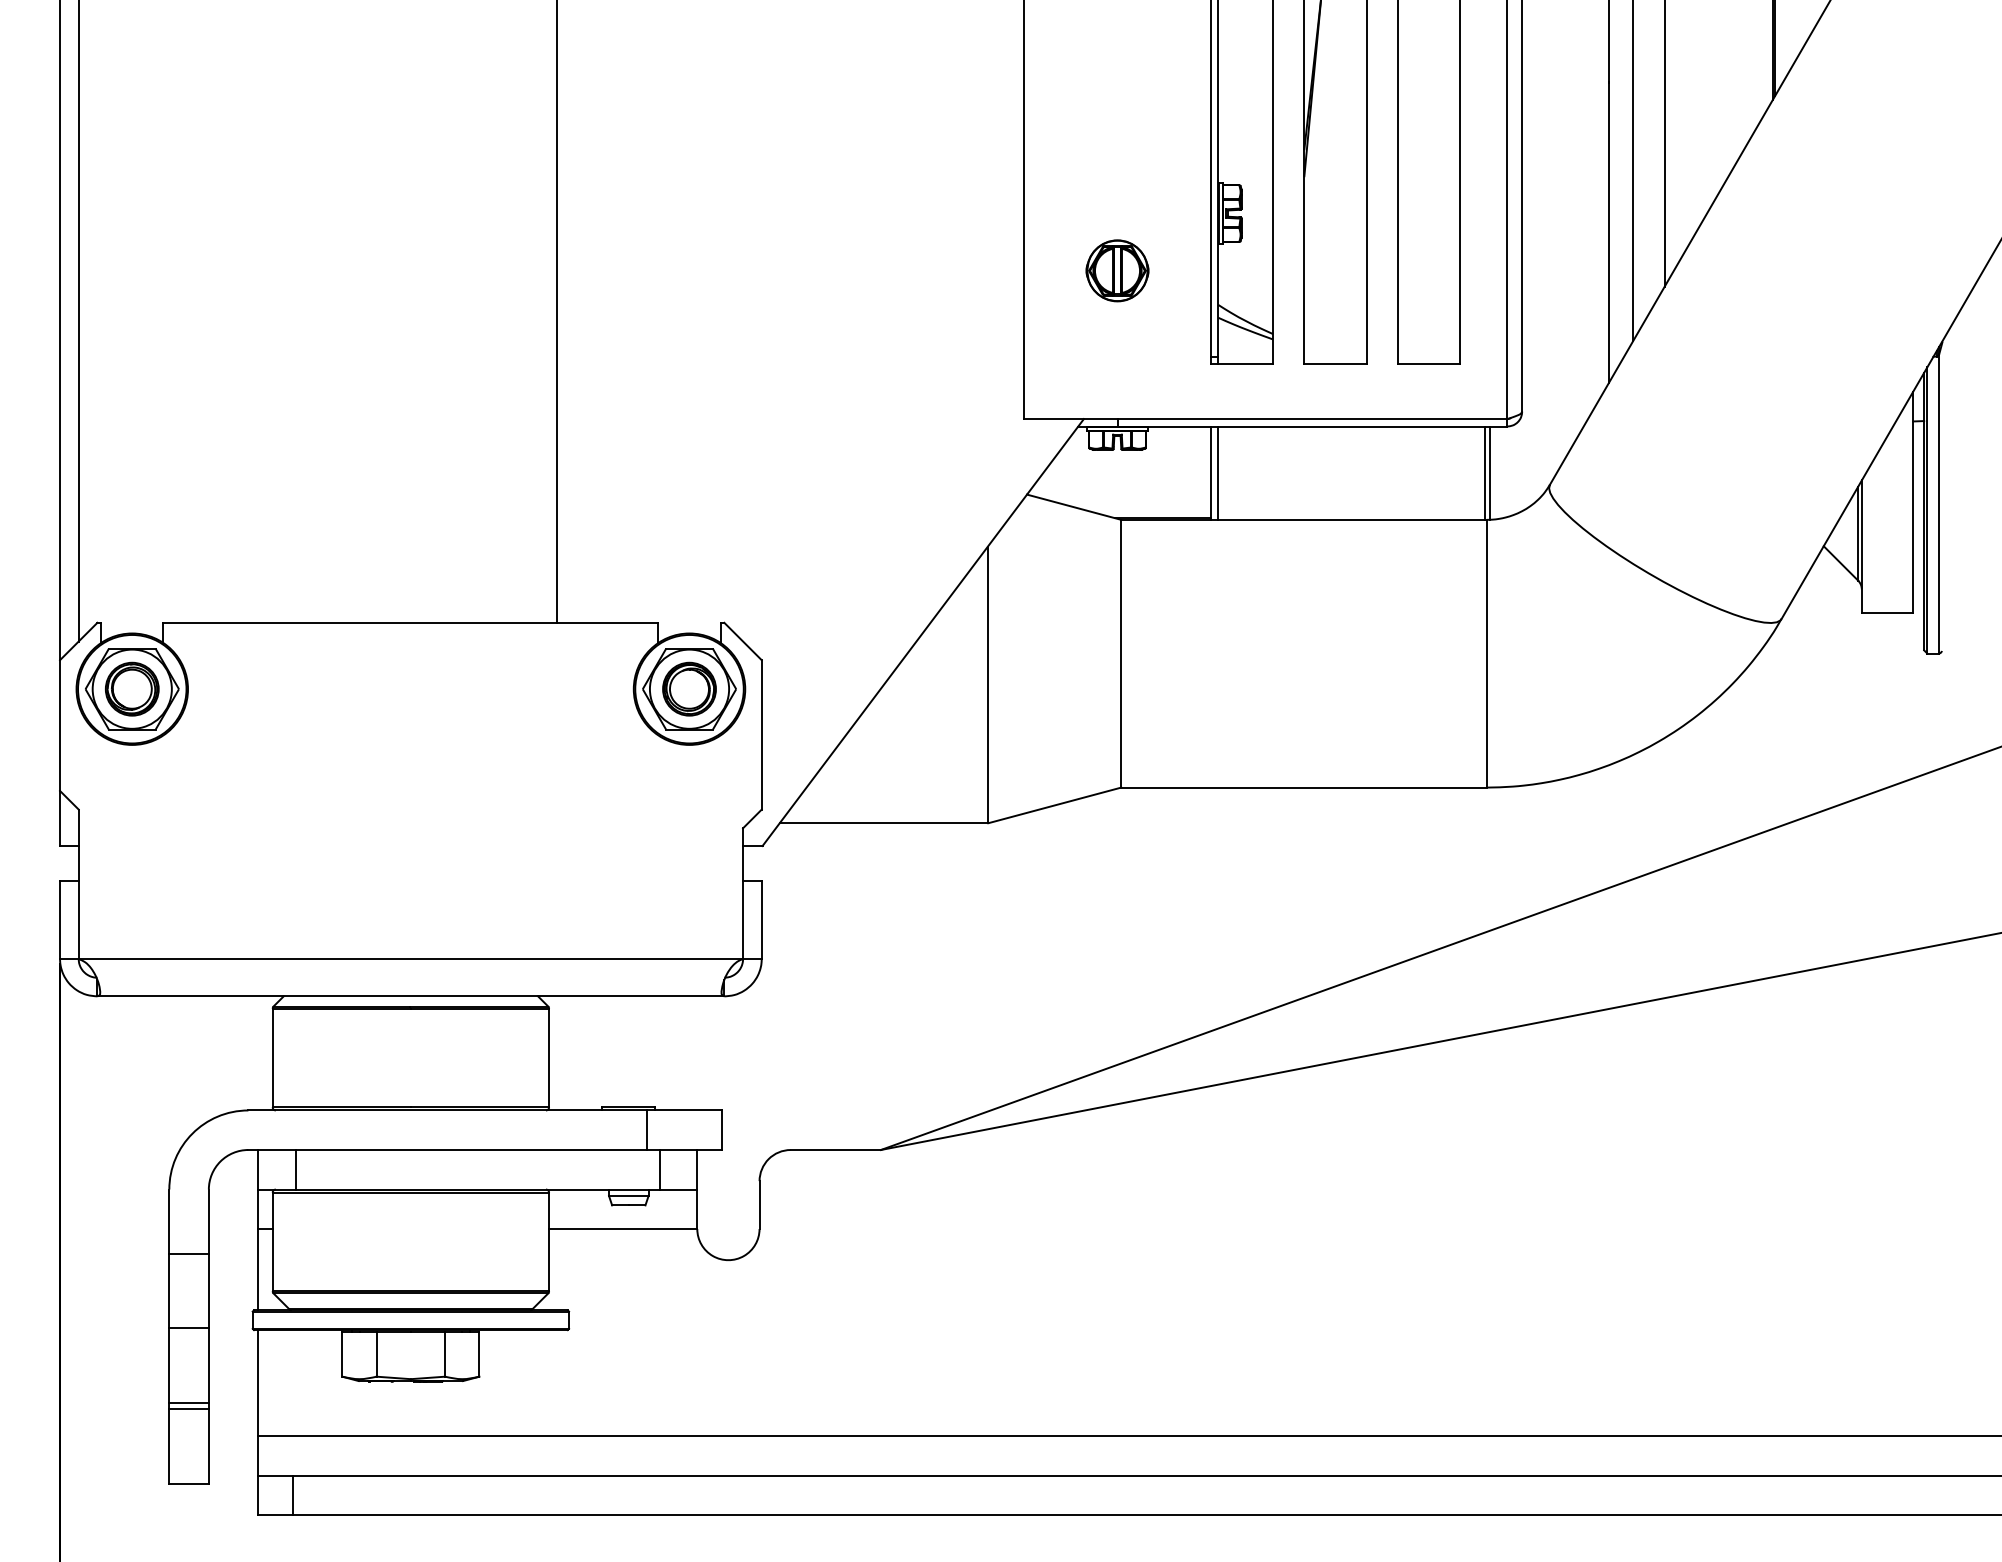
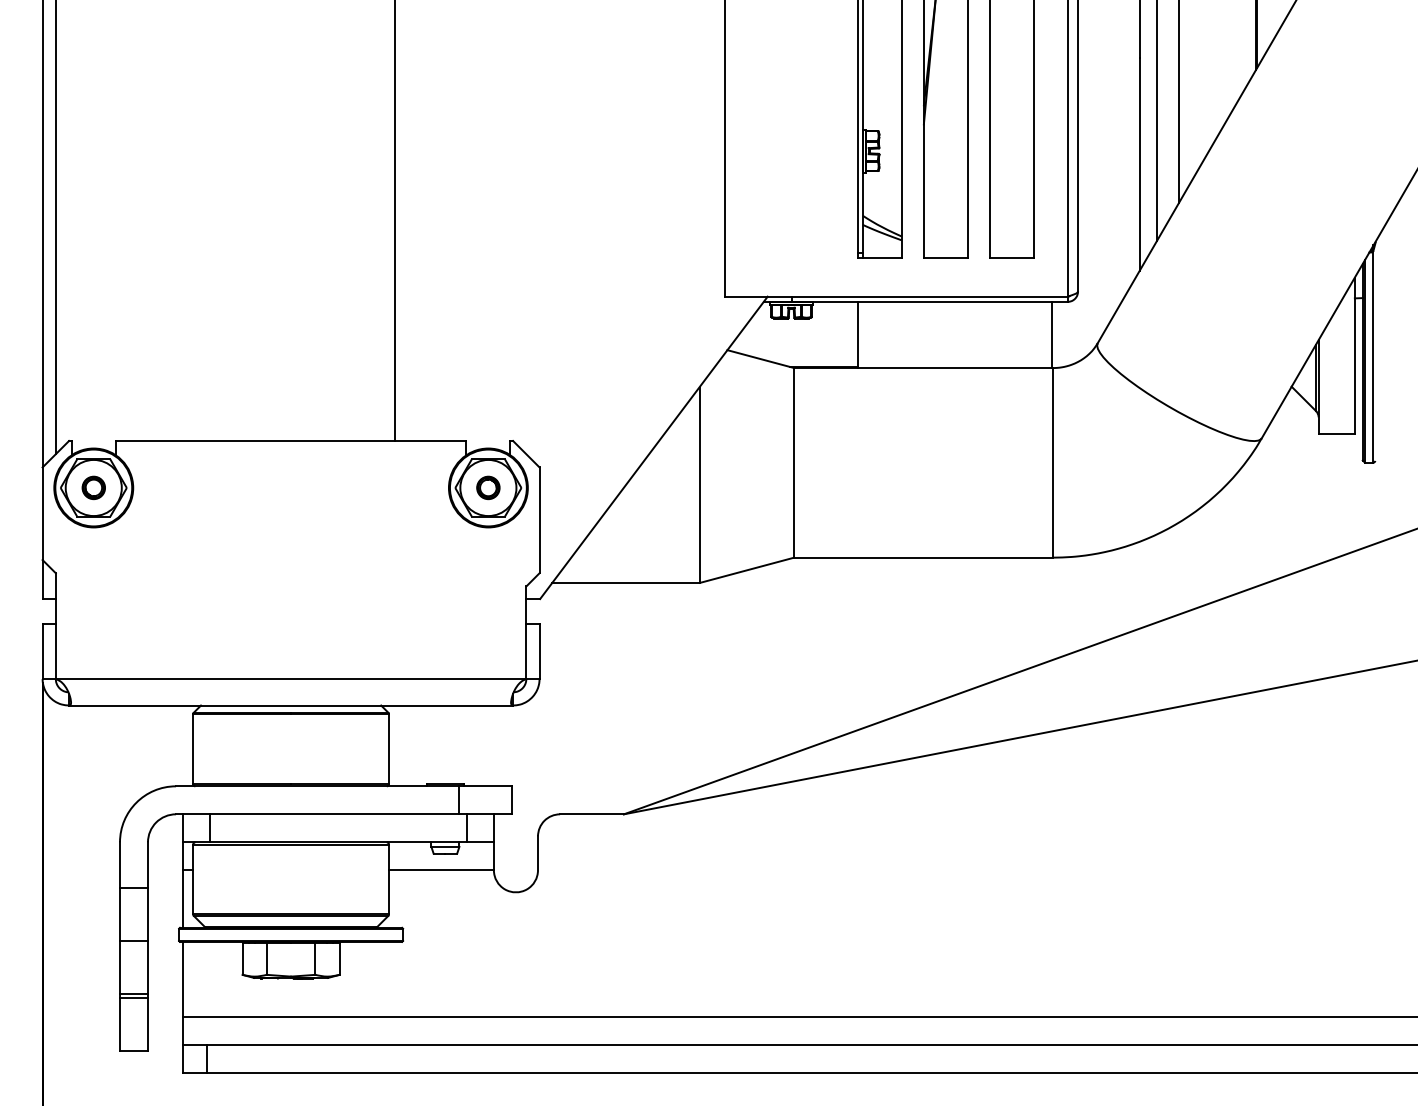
part: (1117, 270) -> (791, 191), removed
line: (1218, 472) -> (863, 334), removed
line: (1490, 473) -> (1055, 335), removed
part: (132, 688) -> (93, 487), size x0.6
part: (689, 688) -> (488, 487), size x0.6

